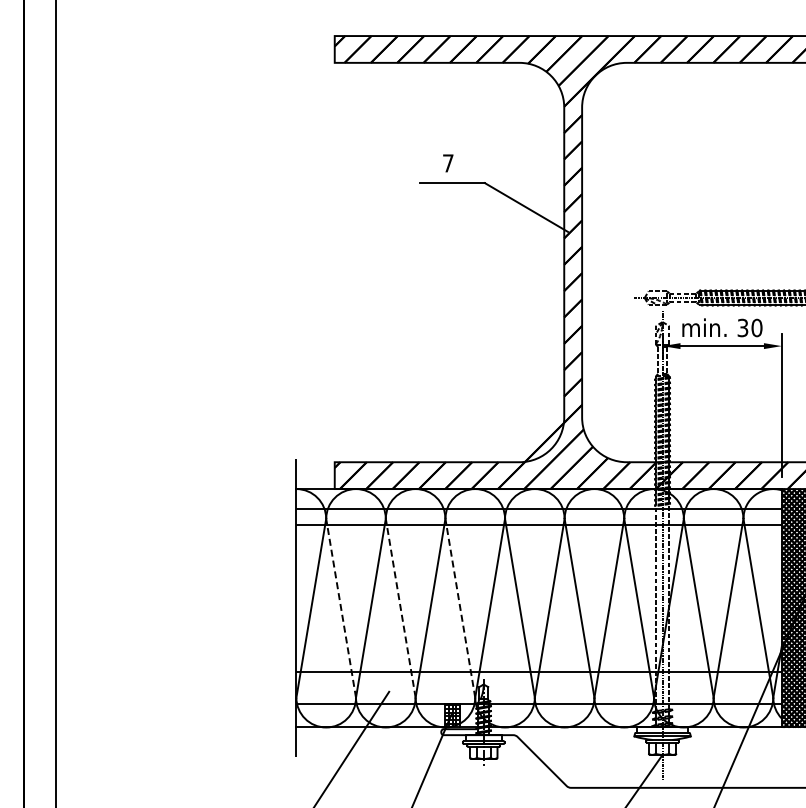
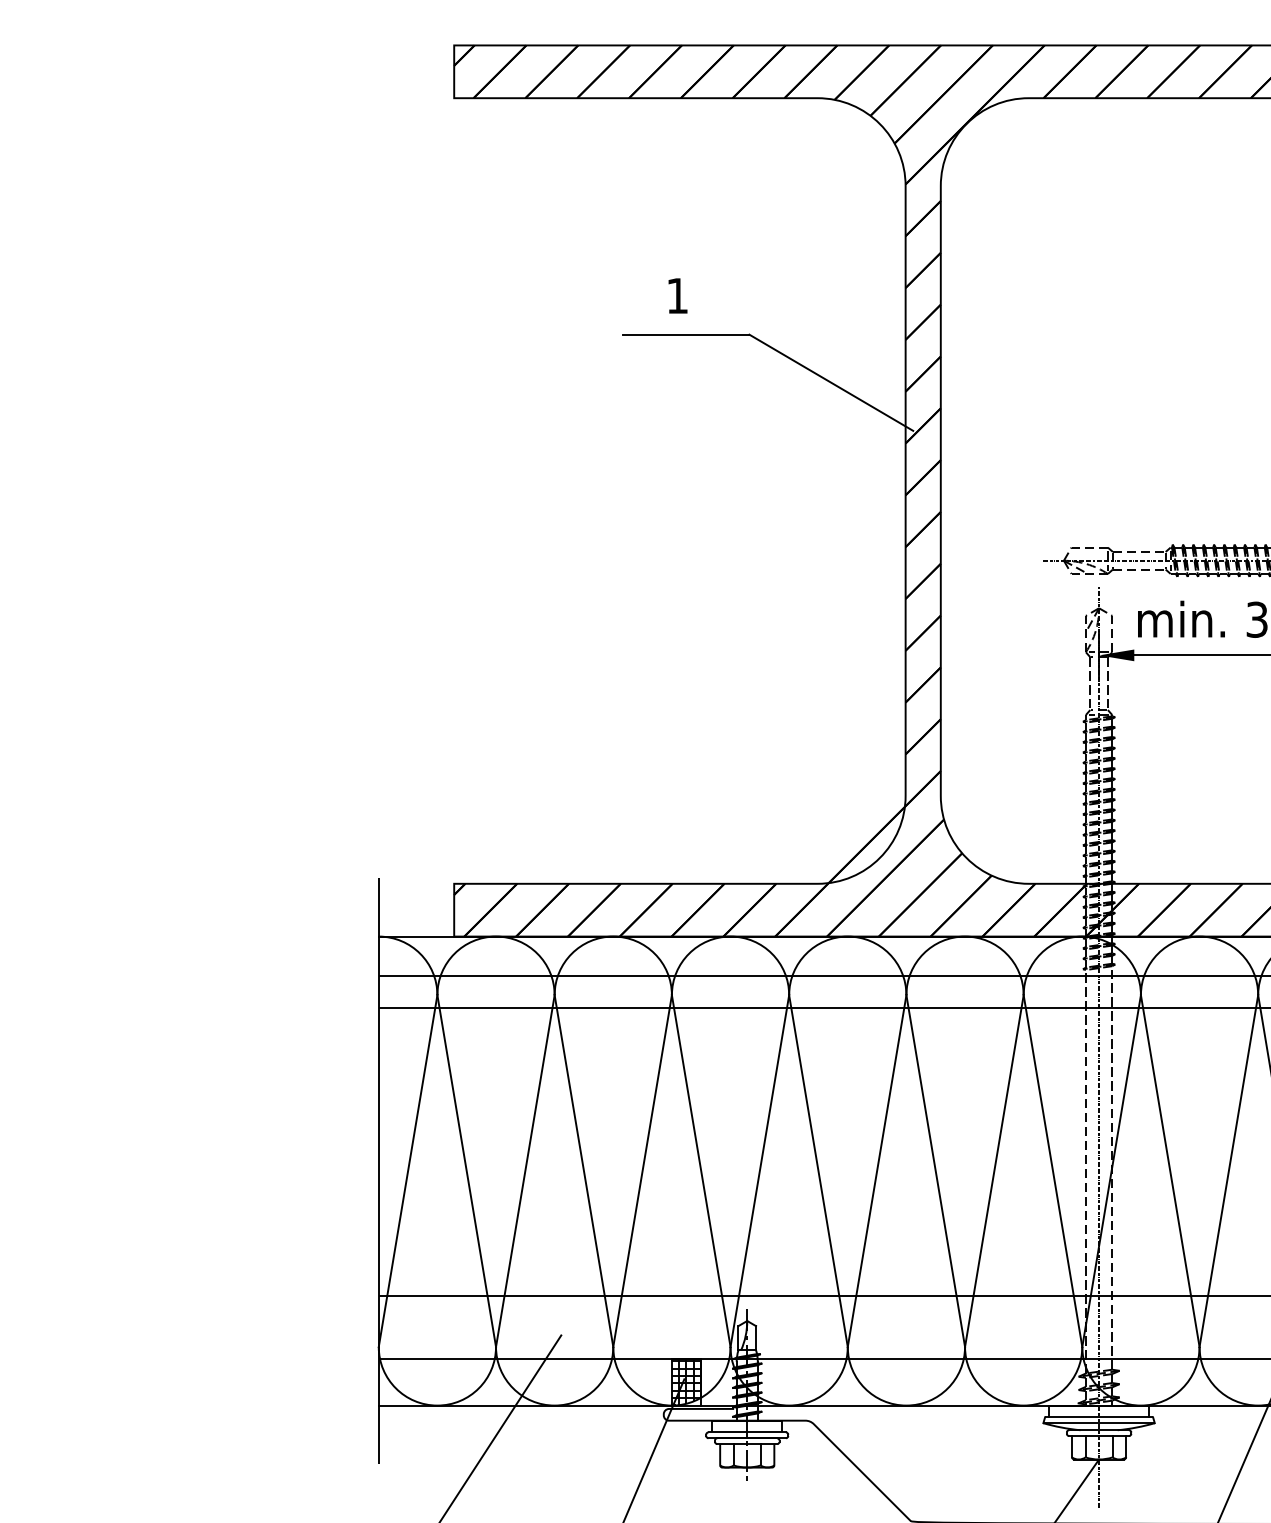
text: (448, 163) -> (677, 296), 7 -> 1
line: (341, 608) -> (467, 1171), dashed -> solid
line: (400, 608) -> (583, 1171), dashed -> solid
line: (460, 608) -> (701, 1171), dashed -> solid

